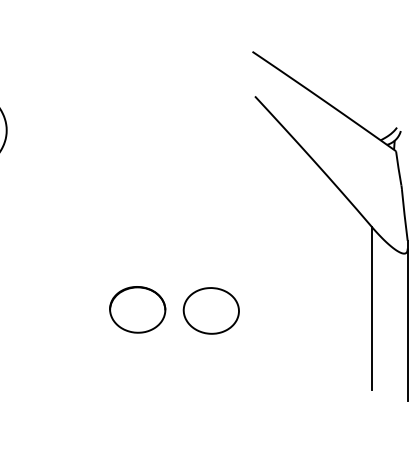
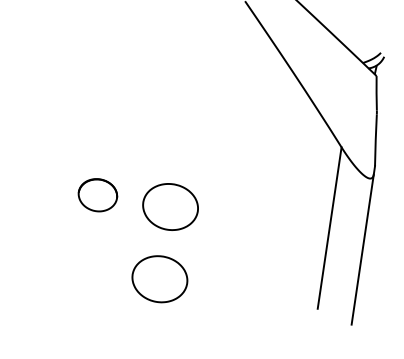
part: (137, 309) -> (97, 194), size x0.7
part: (210, 383) -> (159, 278), added

